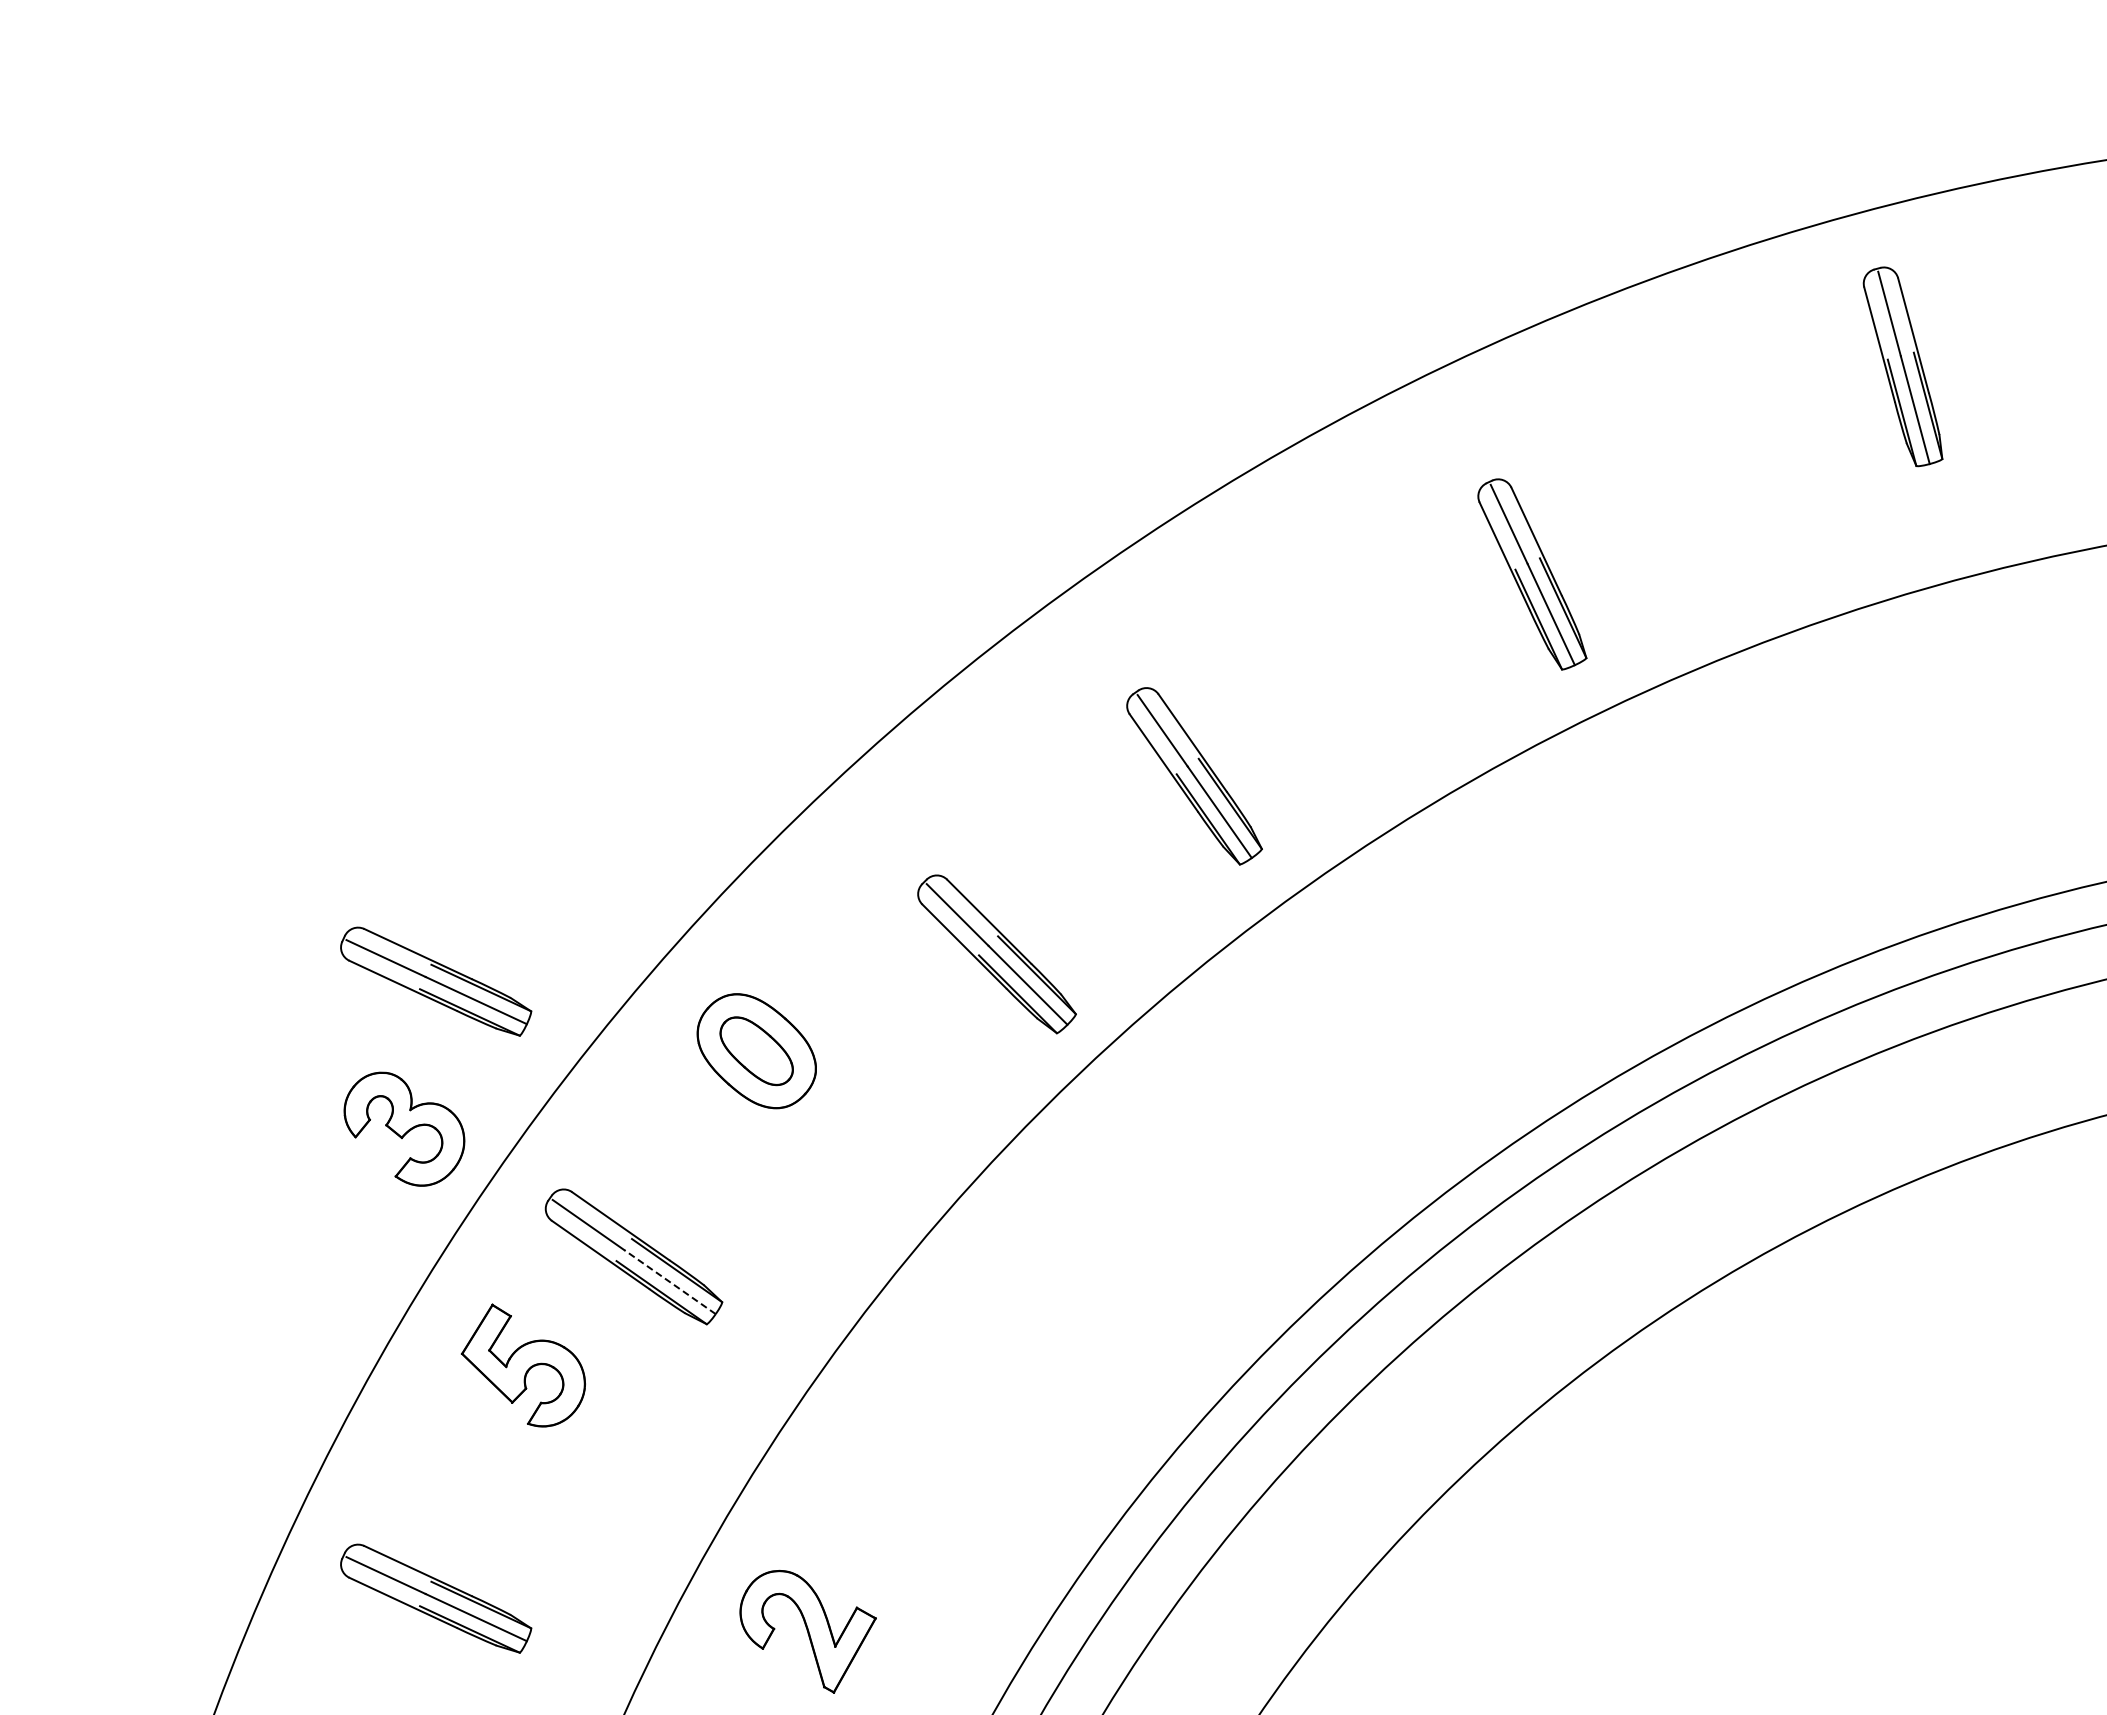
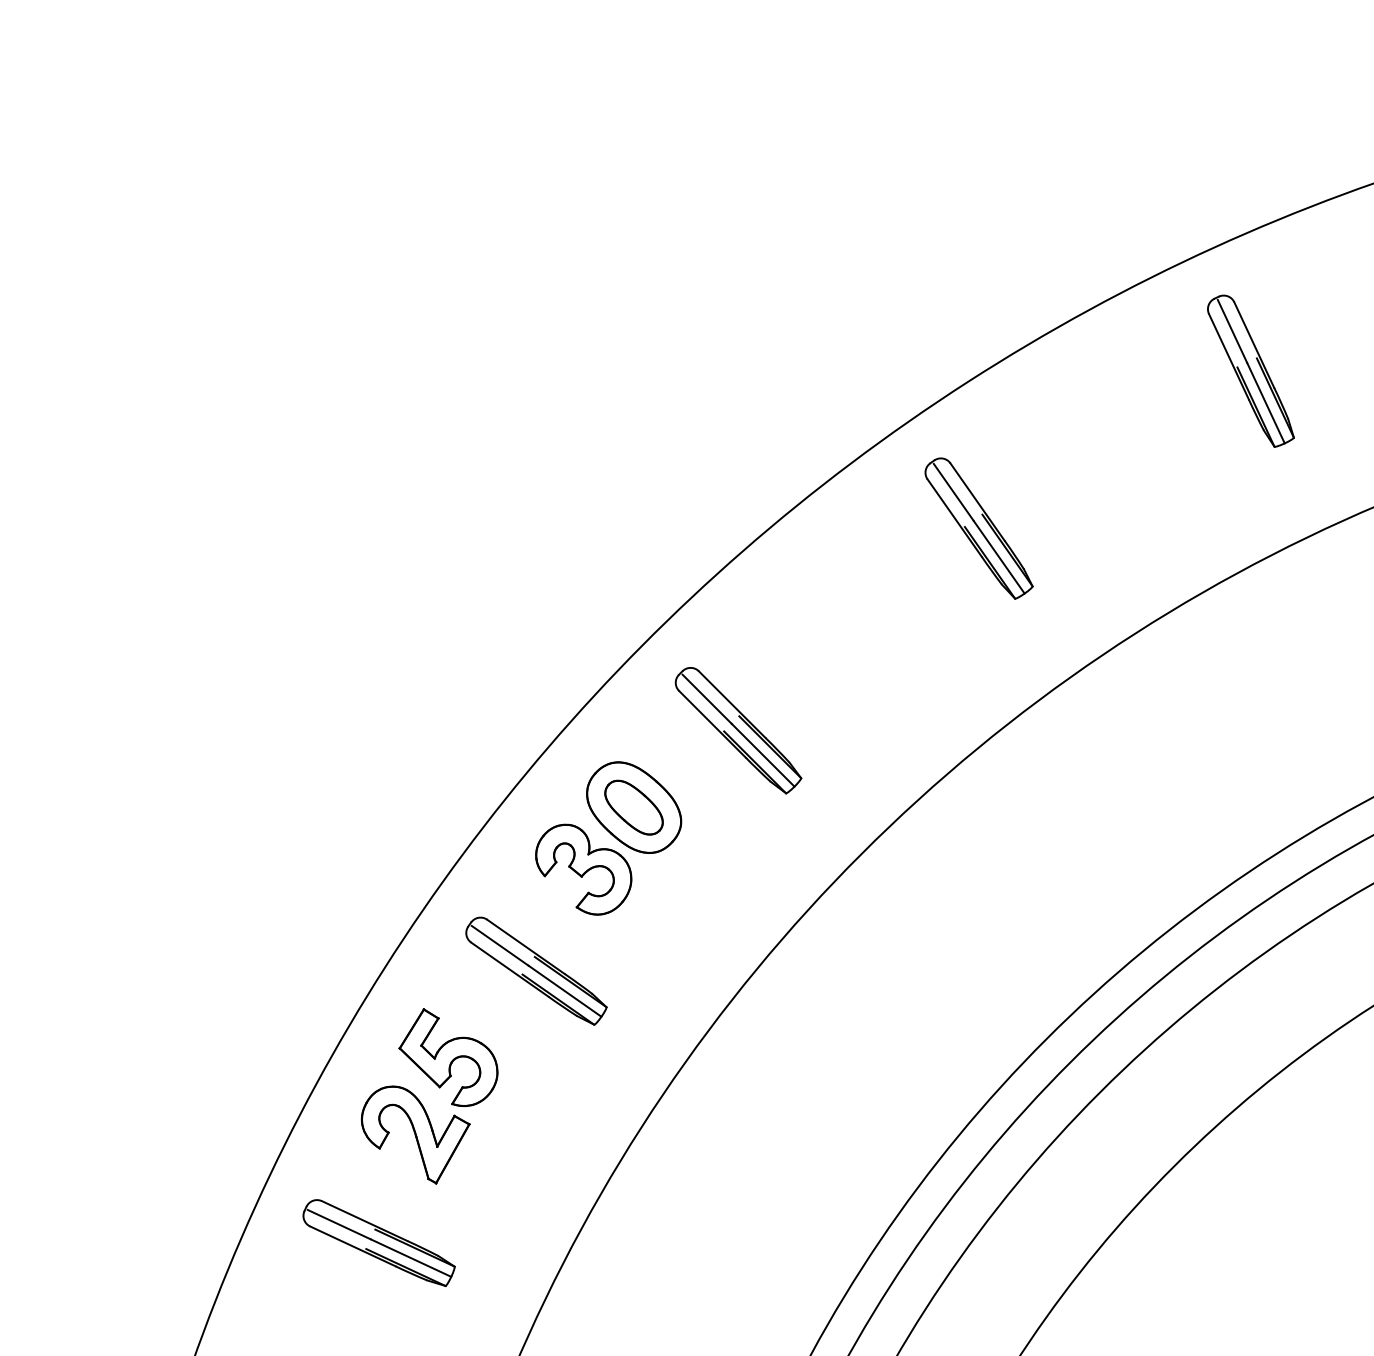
part: (1532, 574) -> (1251, 371), moved
part: (1194, 776) -> (979, 528), moved
part: (996, 954) -> (738, 730), moved
part: (436, 981) -> (379, 752), removed
part: (404, 1128) -> (583, 869), moved
line: (670, 1282) -> (565, 991), dashed -> solid
part: (807, 1631) -> (415, 1134), moved

